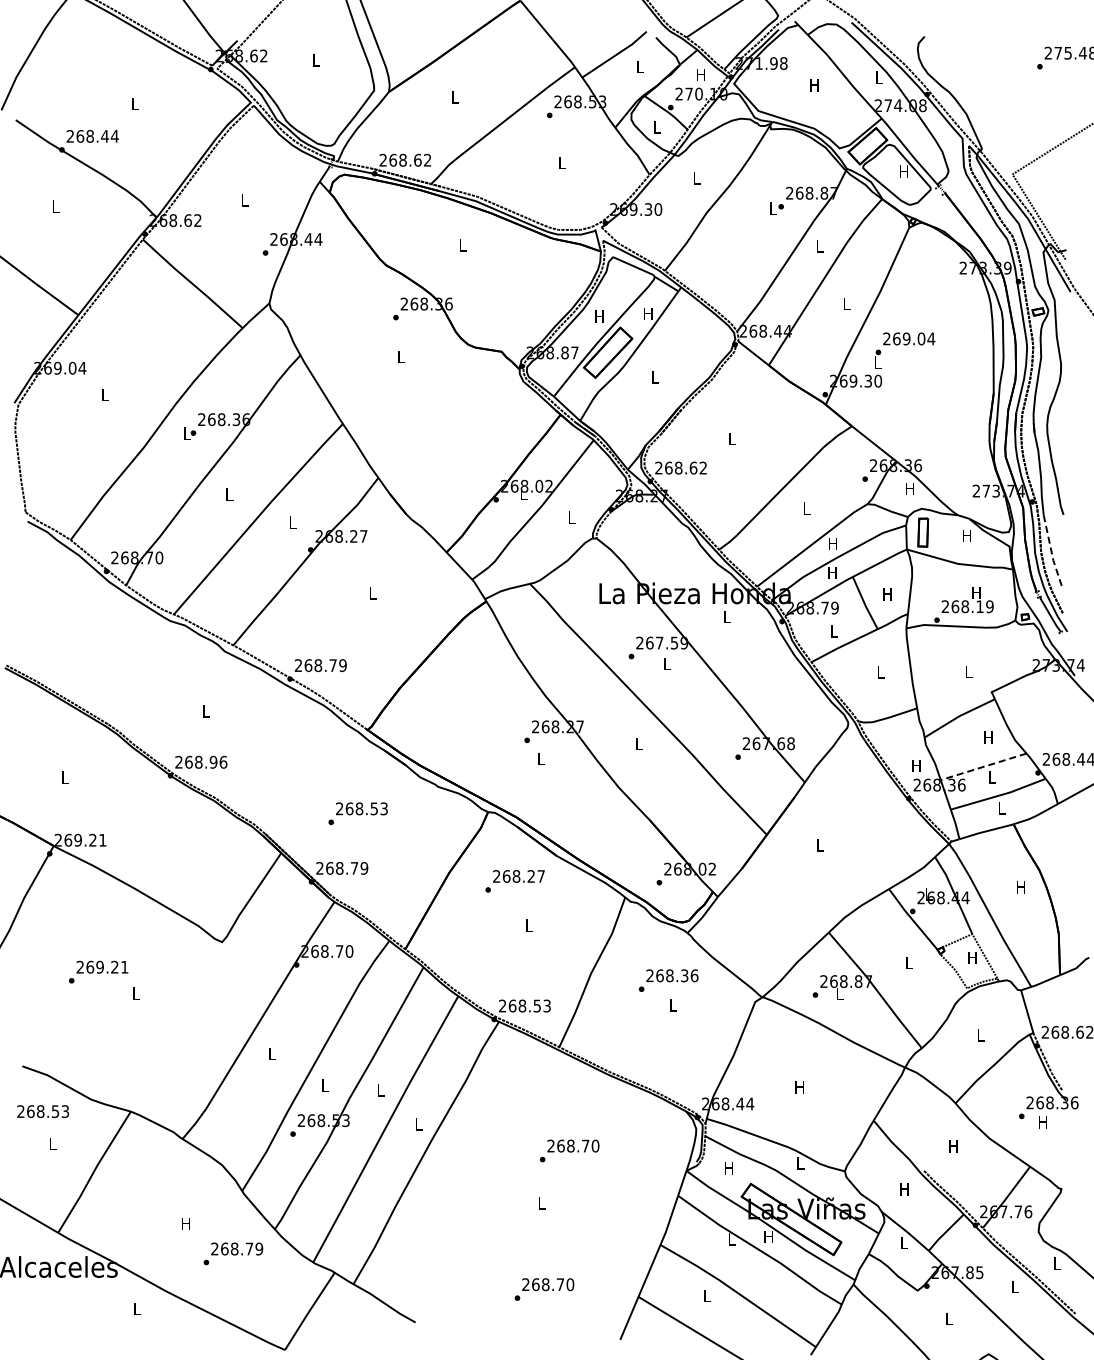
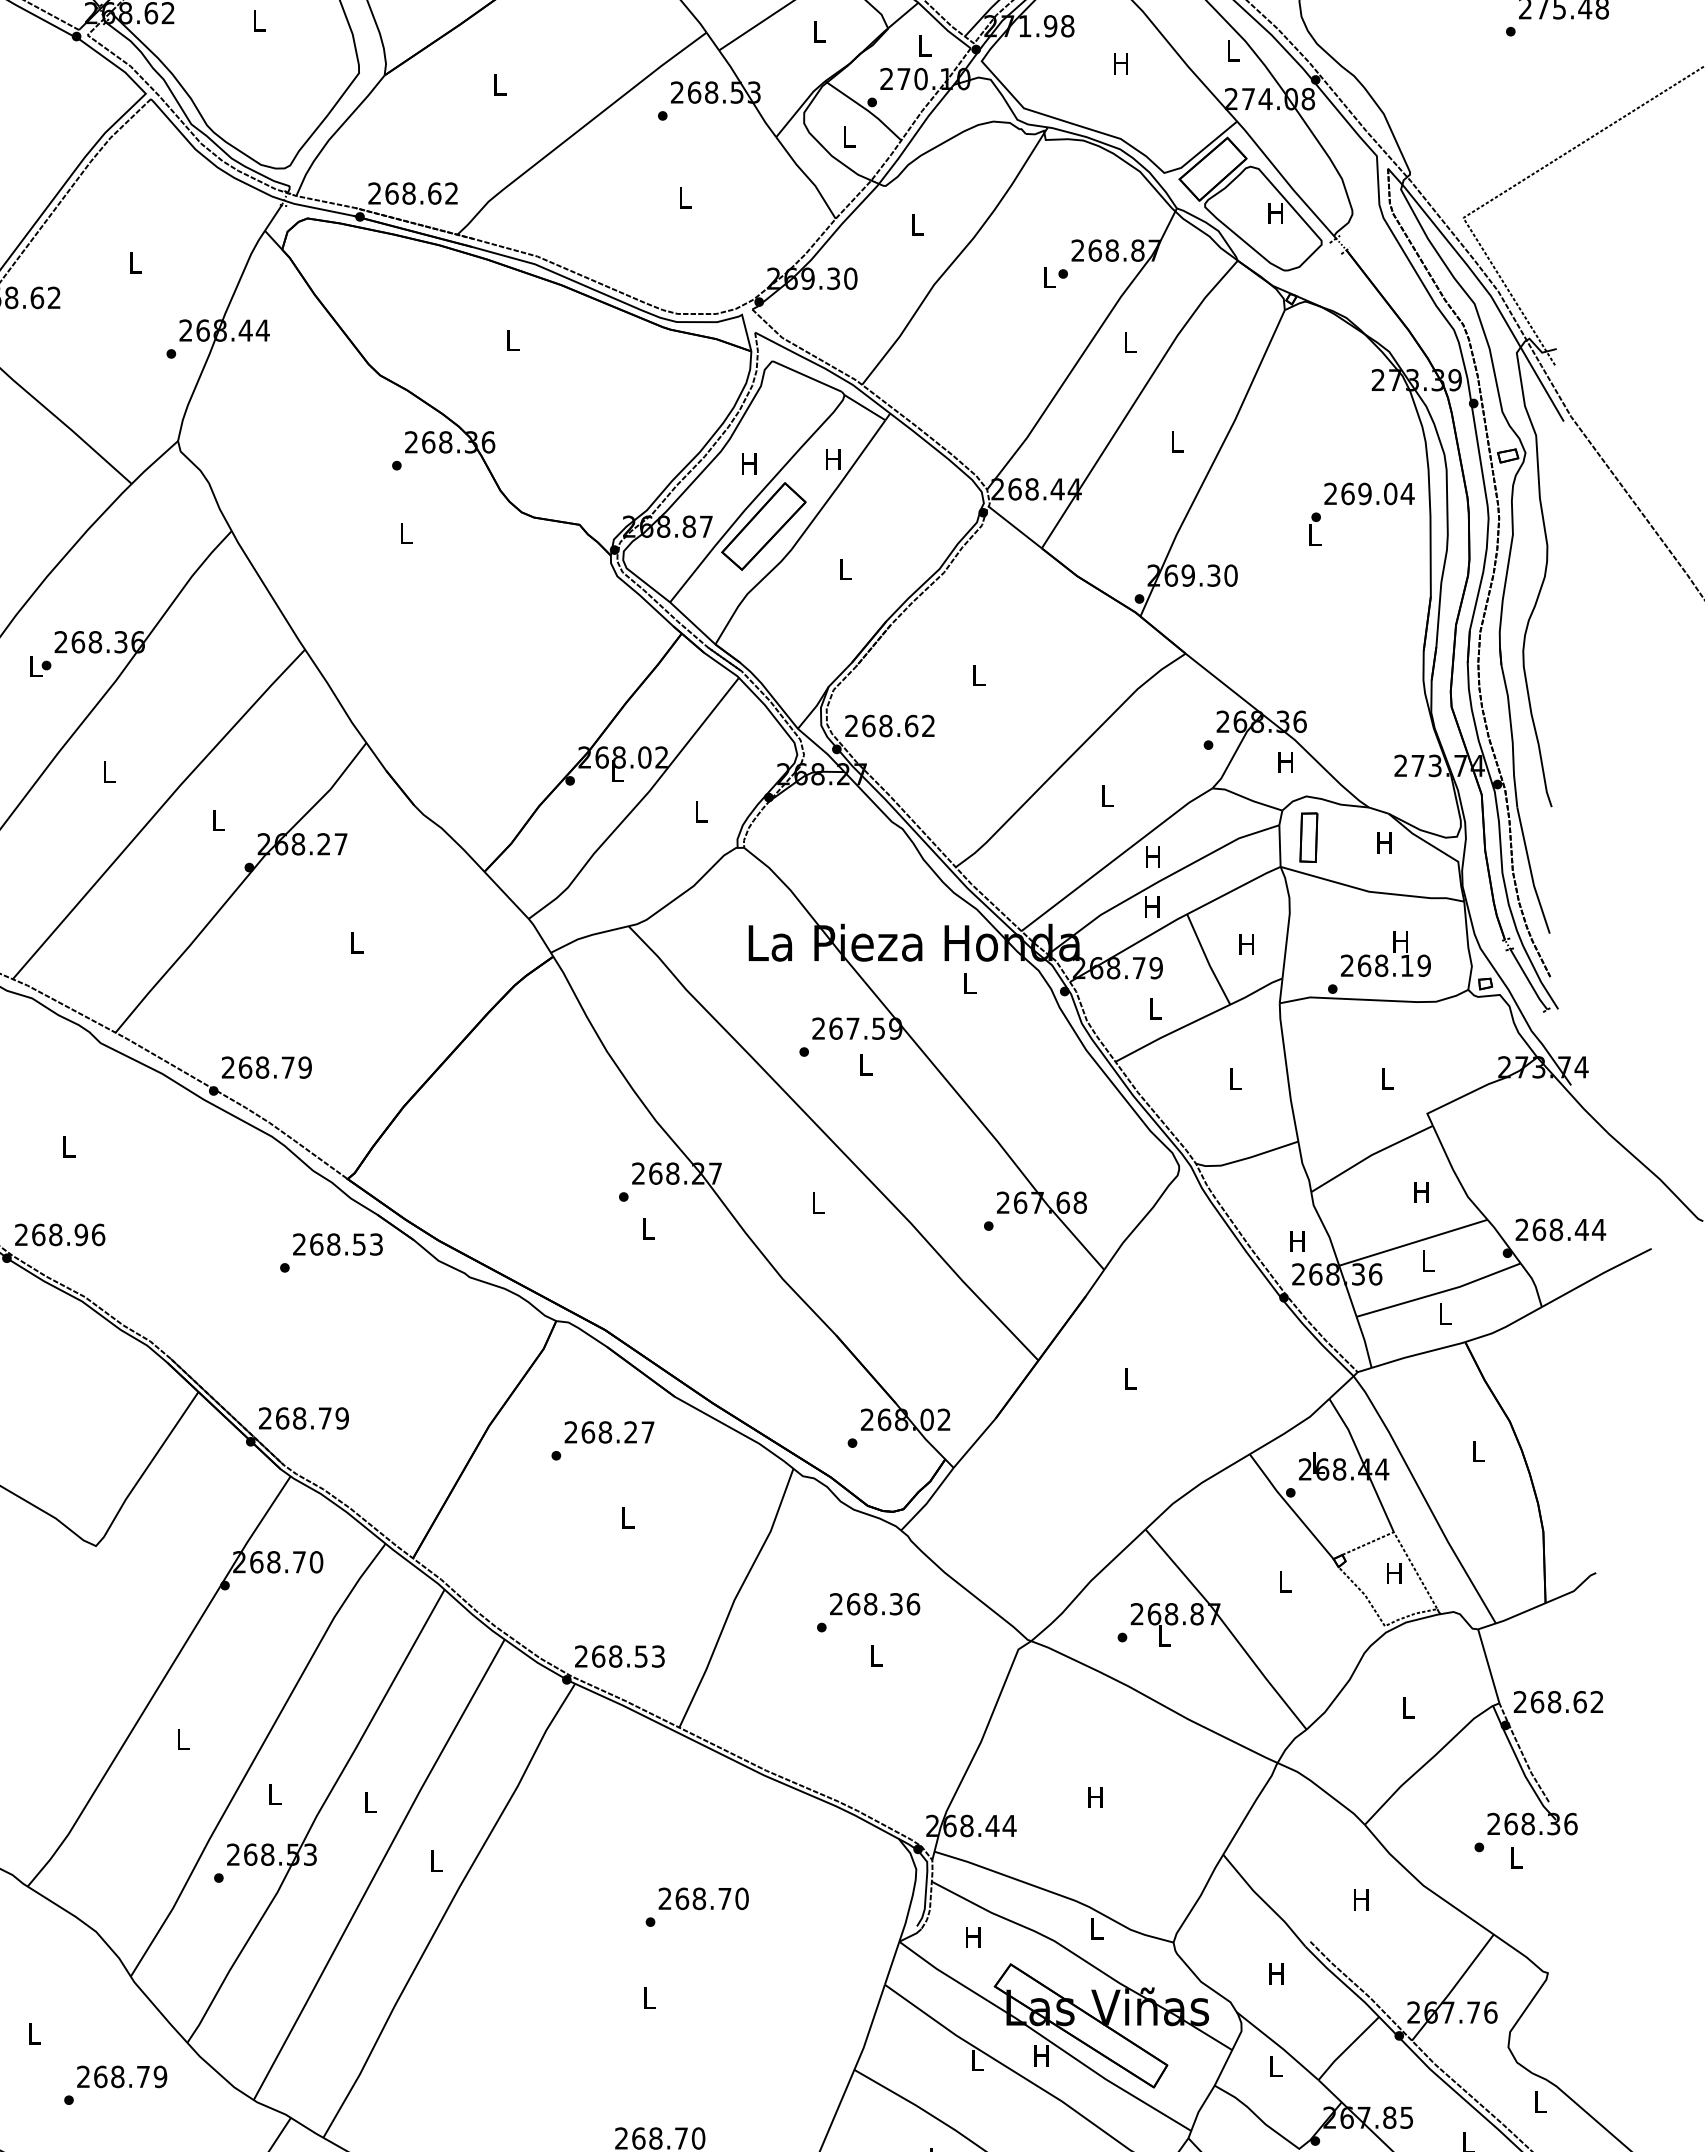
text: (700, 74) -> (923, 45), H -> L
text: (905, 350) -> (1362, 513), moved
line: (1051, 552) -> (1530, 872), dashed -> solid
line: (983, 766) -> (1413, 1242), dashed -> solid
text: (357, 813) -> (330, 1252), moved
text: (1020, 887) -> (1477, 1451), H -> L
text: (1042, 1122) -> (1515, 1857), H -> L
text: (185, 1223) -> (32, 2032), H -> L

